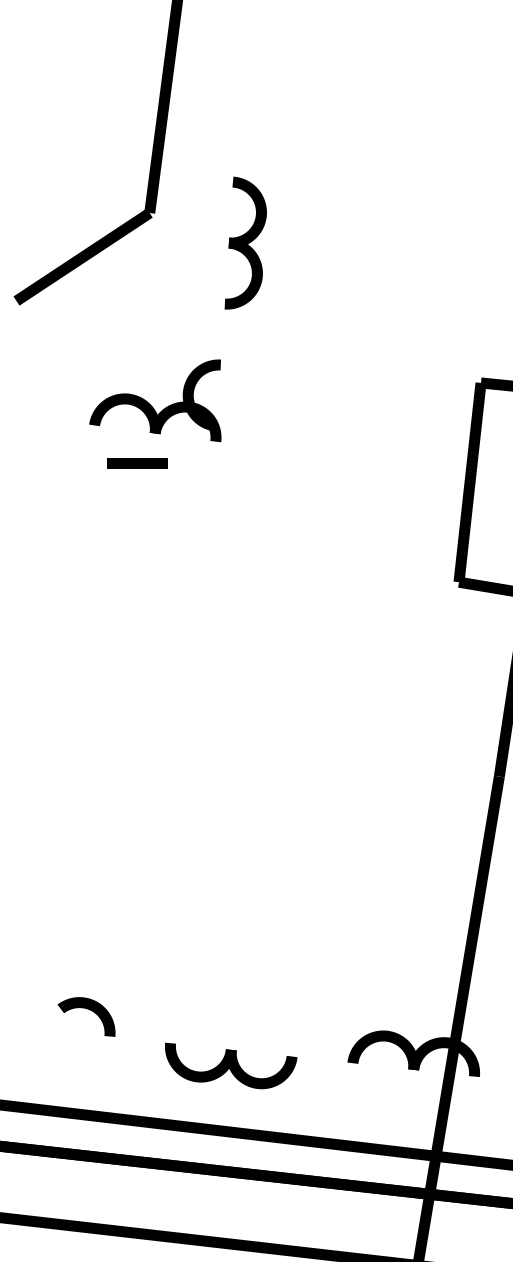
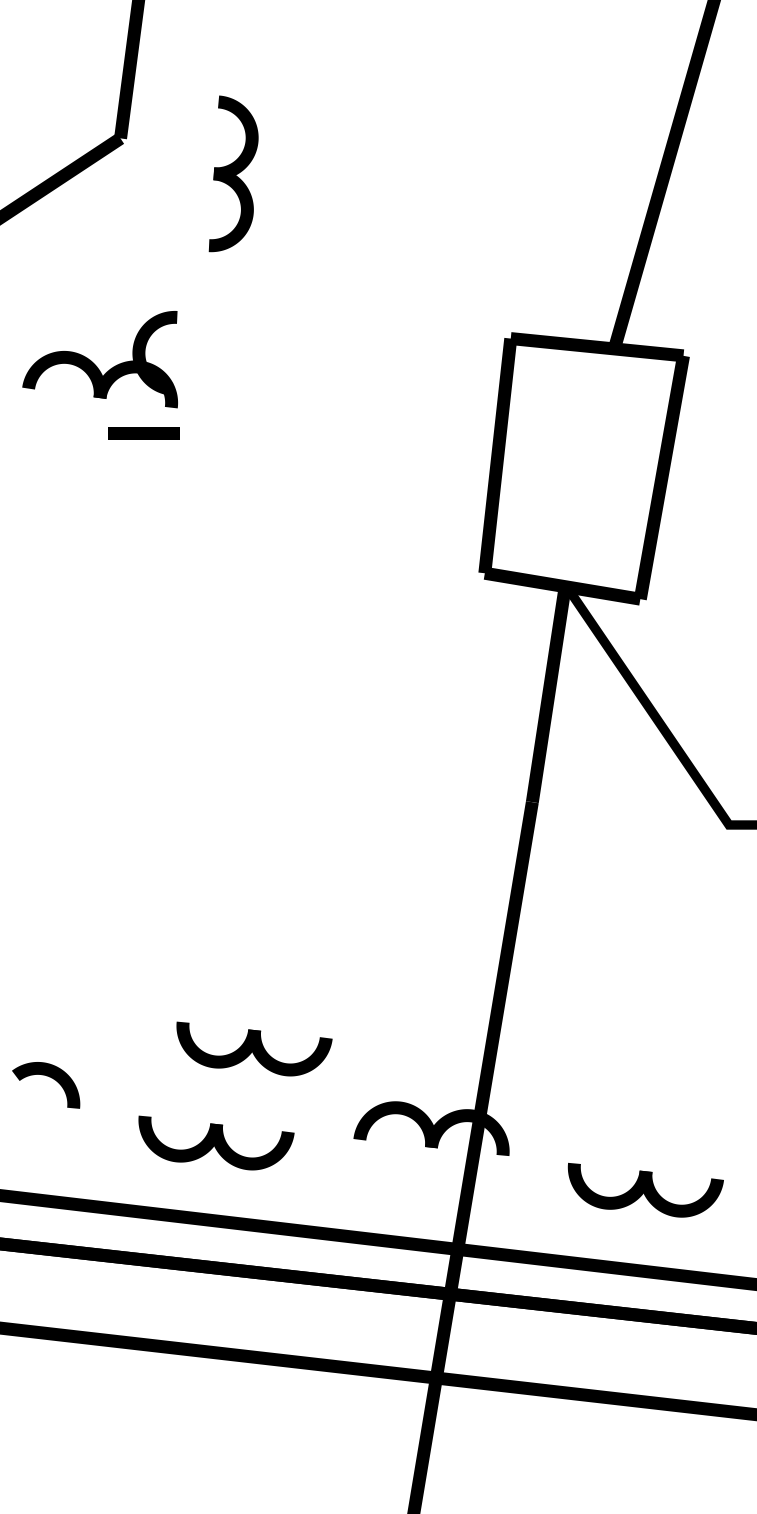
part: (150, 404) -> (94, 363), moved
line: (136, 463) -> (143, 433), moved
part: (263, 985) -> (254, 1048), added

